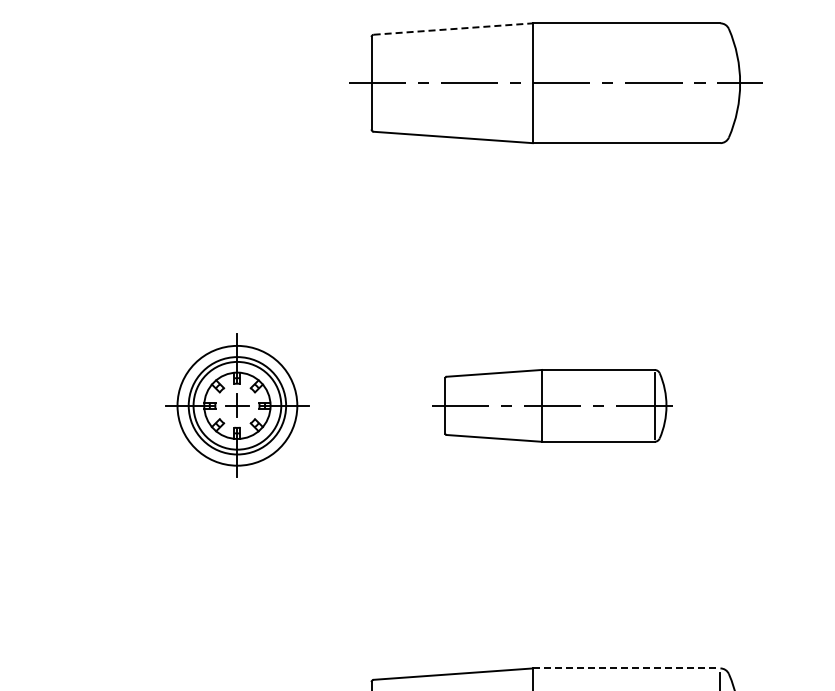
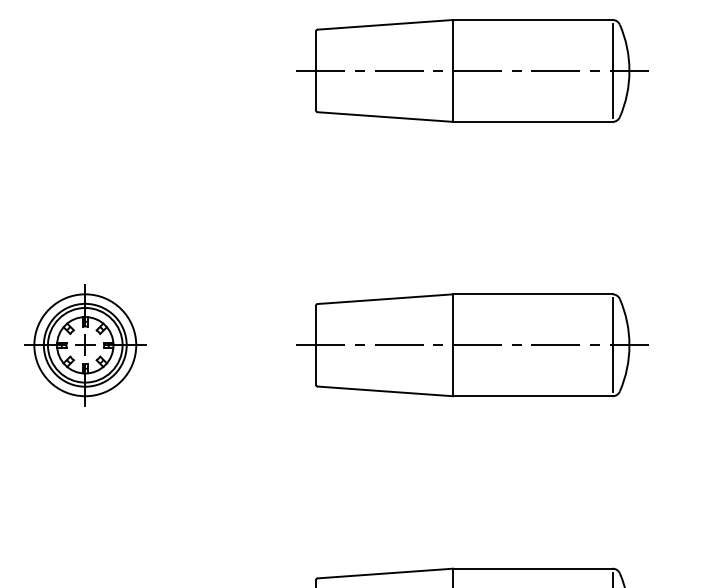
line: (453, 29) -> (385, 25), dashed -> solid
line: (720, 82) -> (612, 70), added
part: (237, 405) -> (85, 345), moved
part: (555, 405) -> (472, 345), size x1.67
line: (626, 668) -> (532, 568), dashed -> solid

